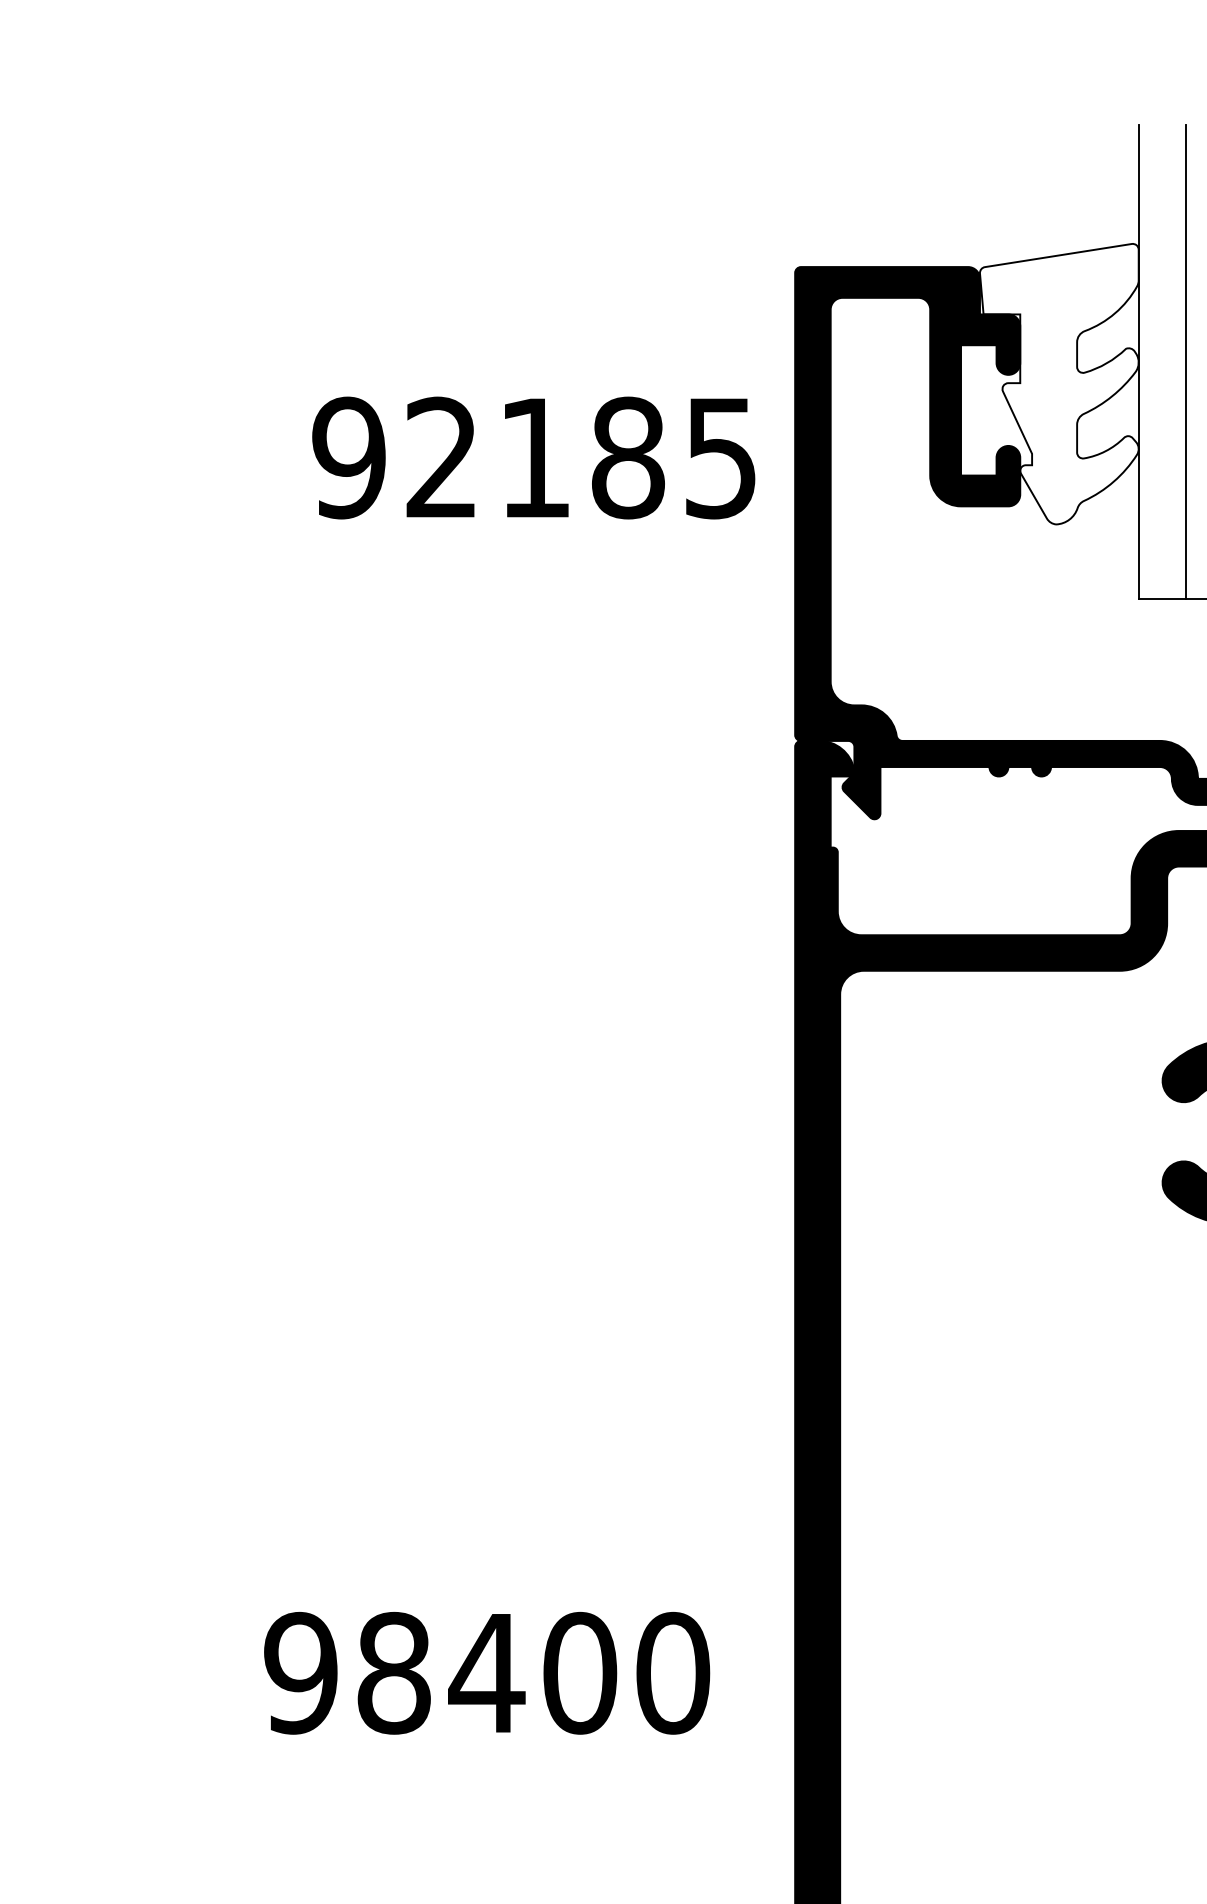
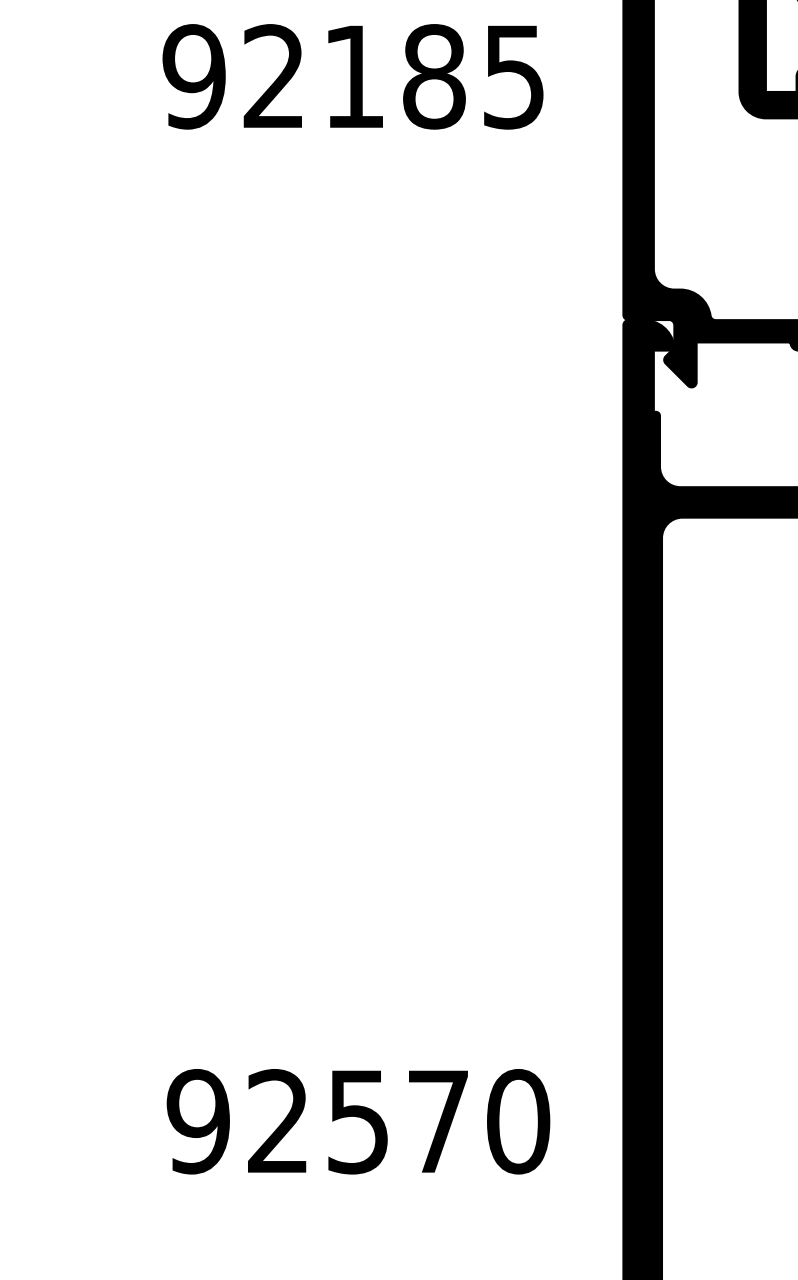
text: (533, 457) -> (352, 76), moved
text: (487, 1672) -> (358, 1121), 98400 -> 92570

